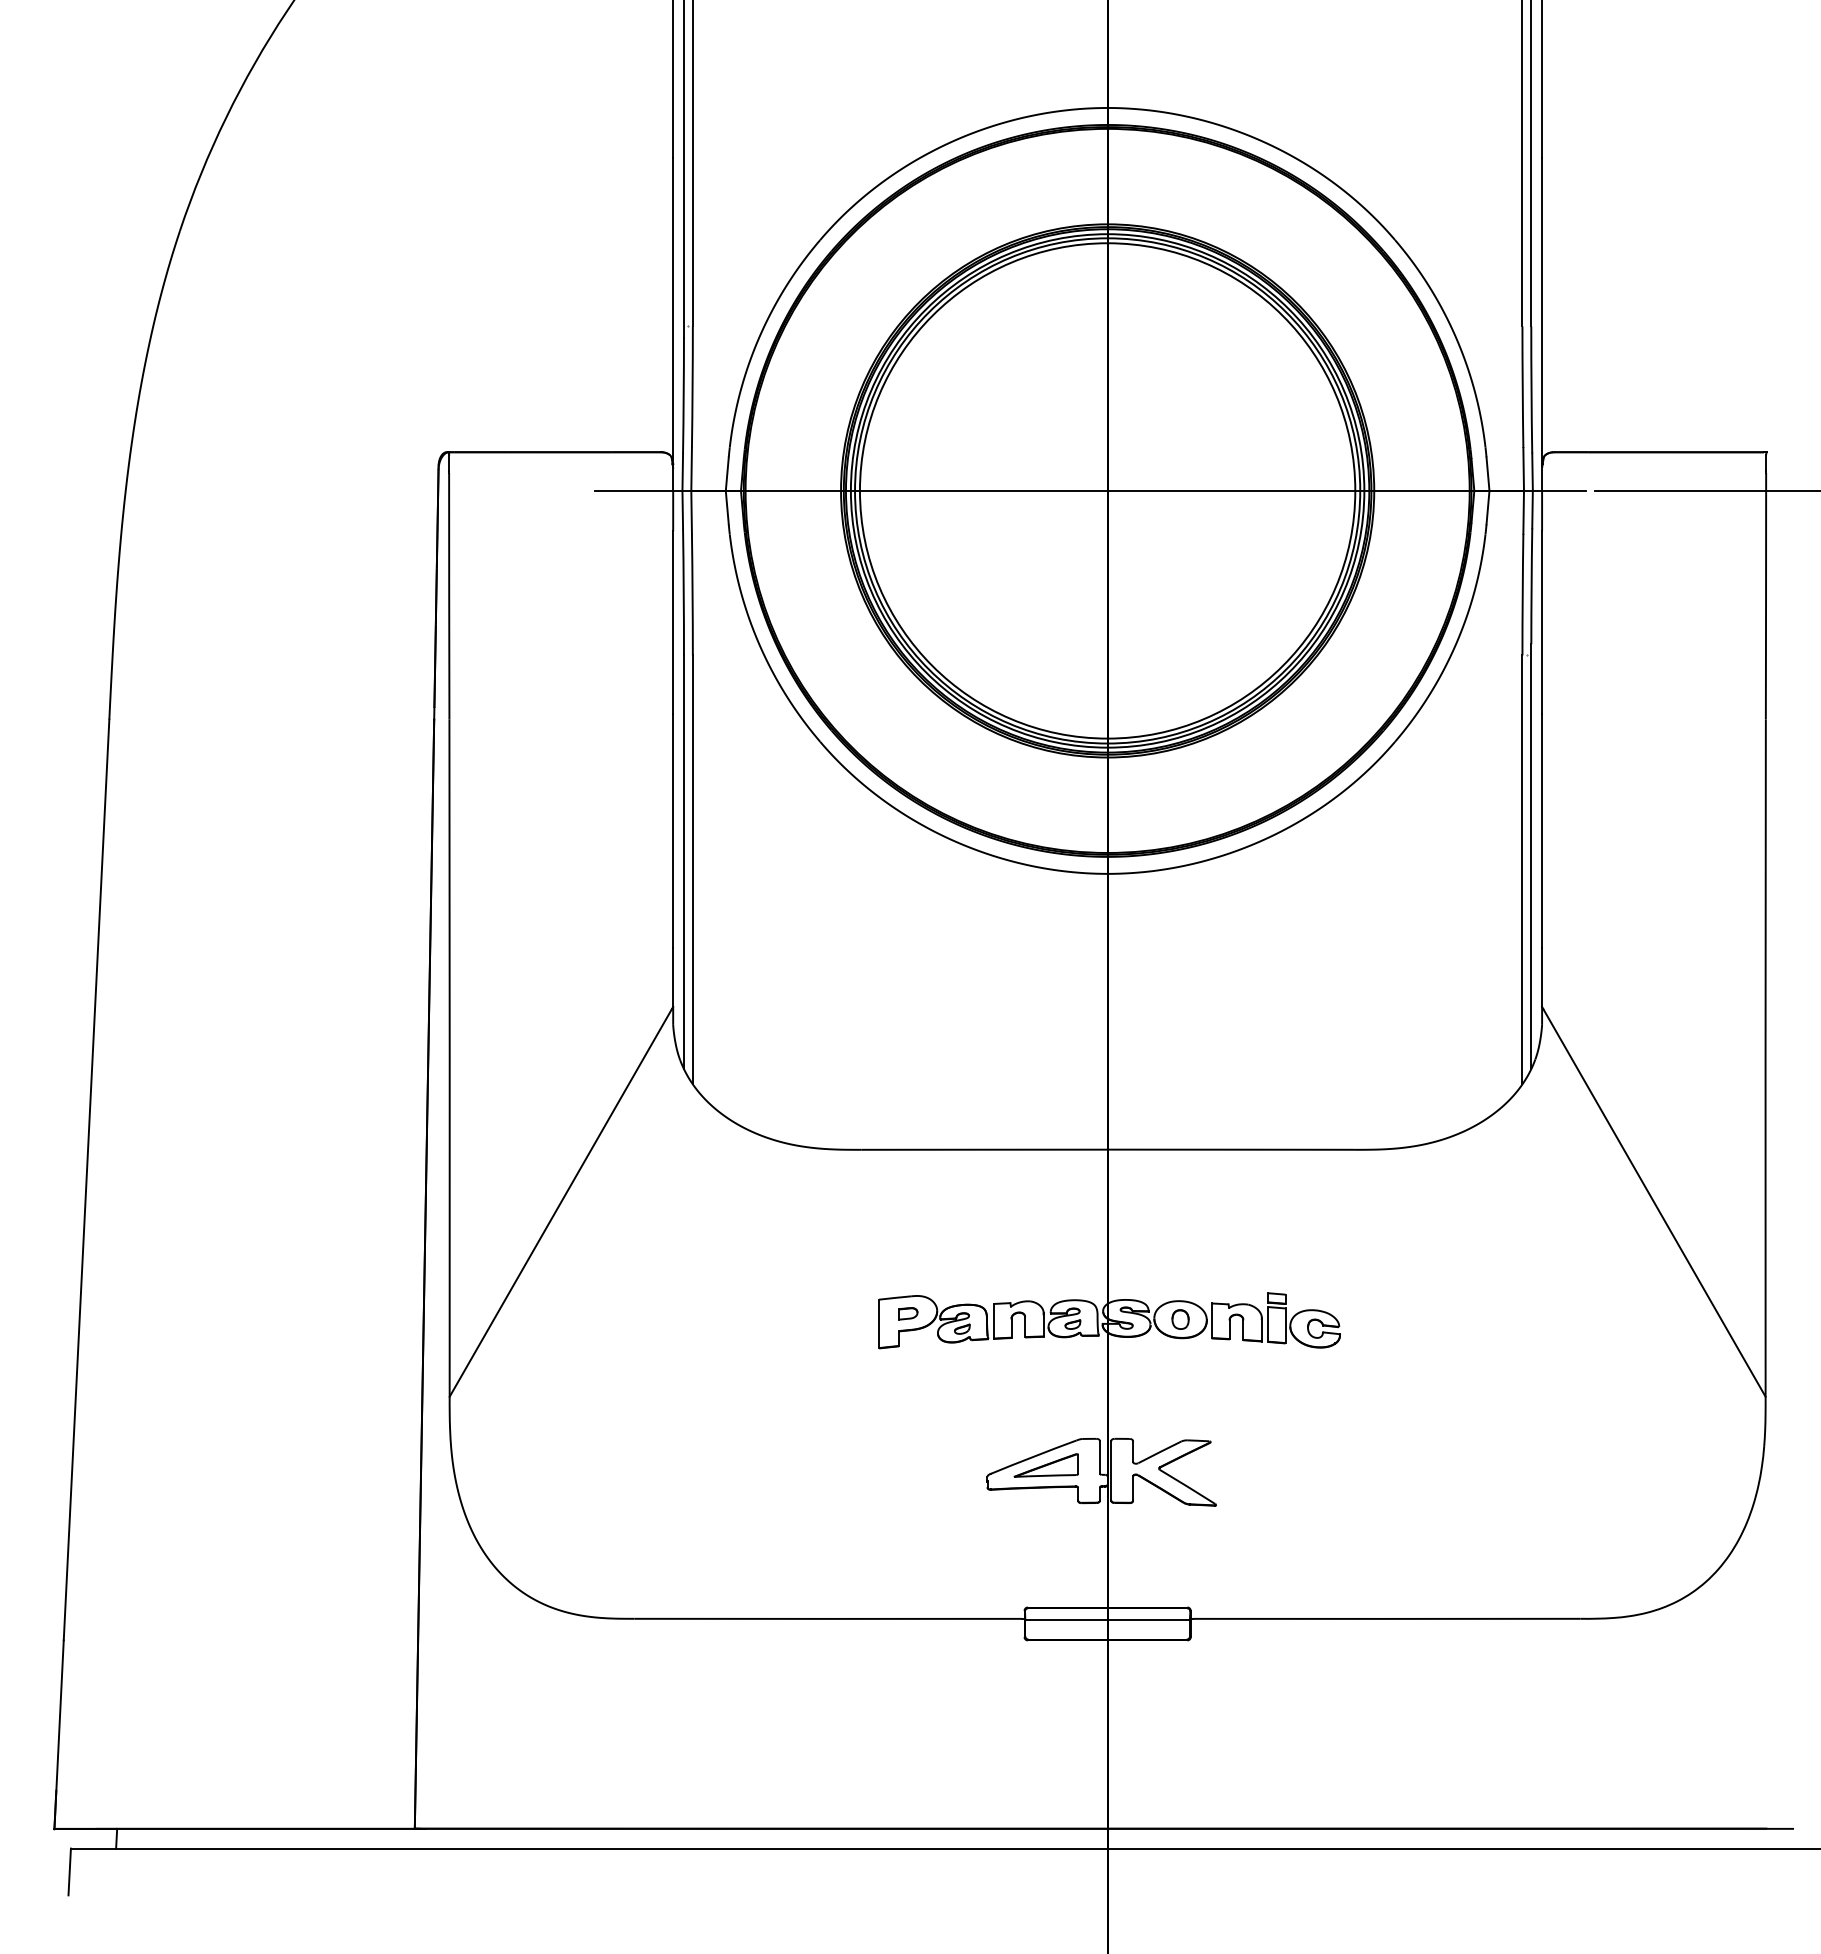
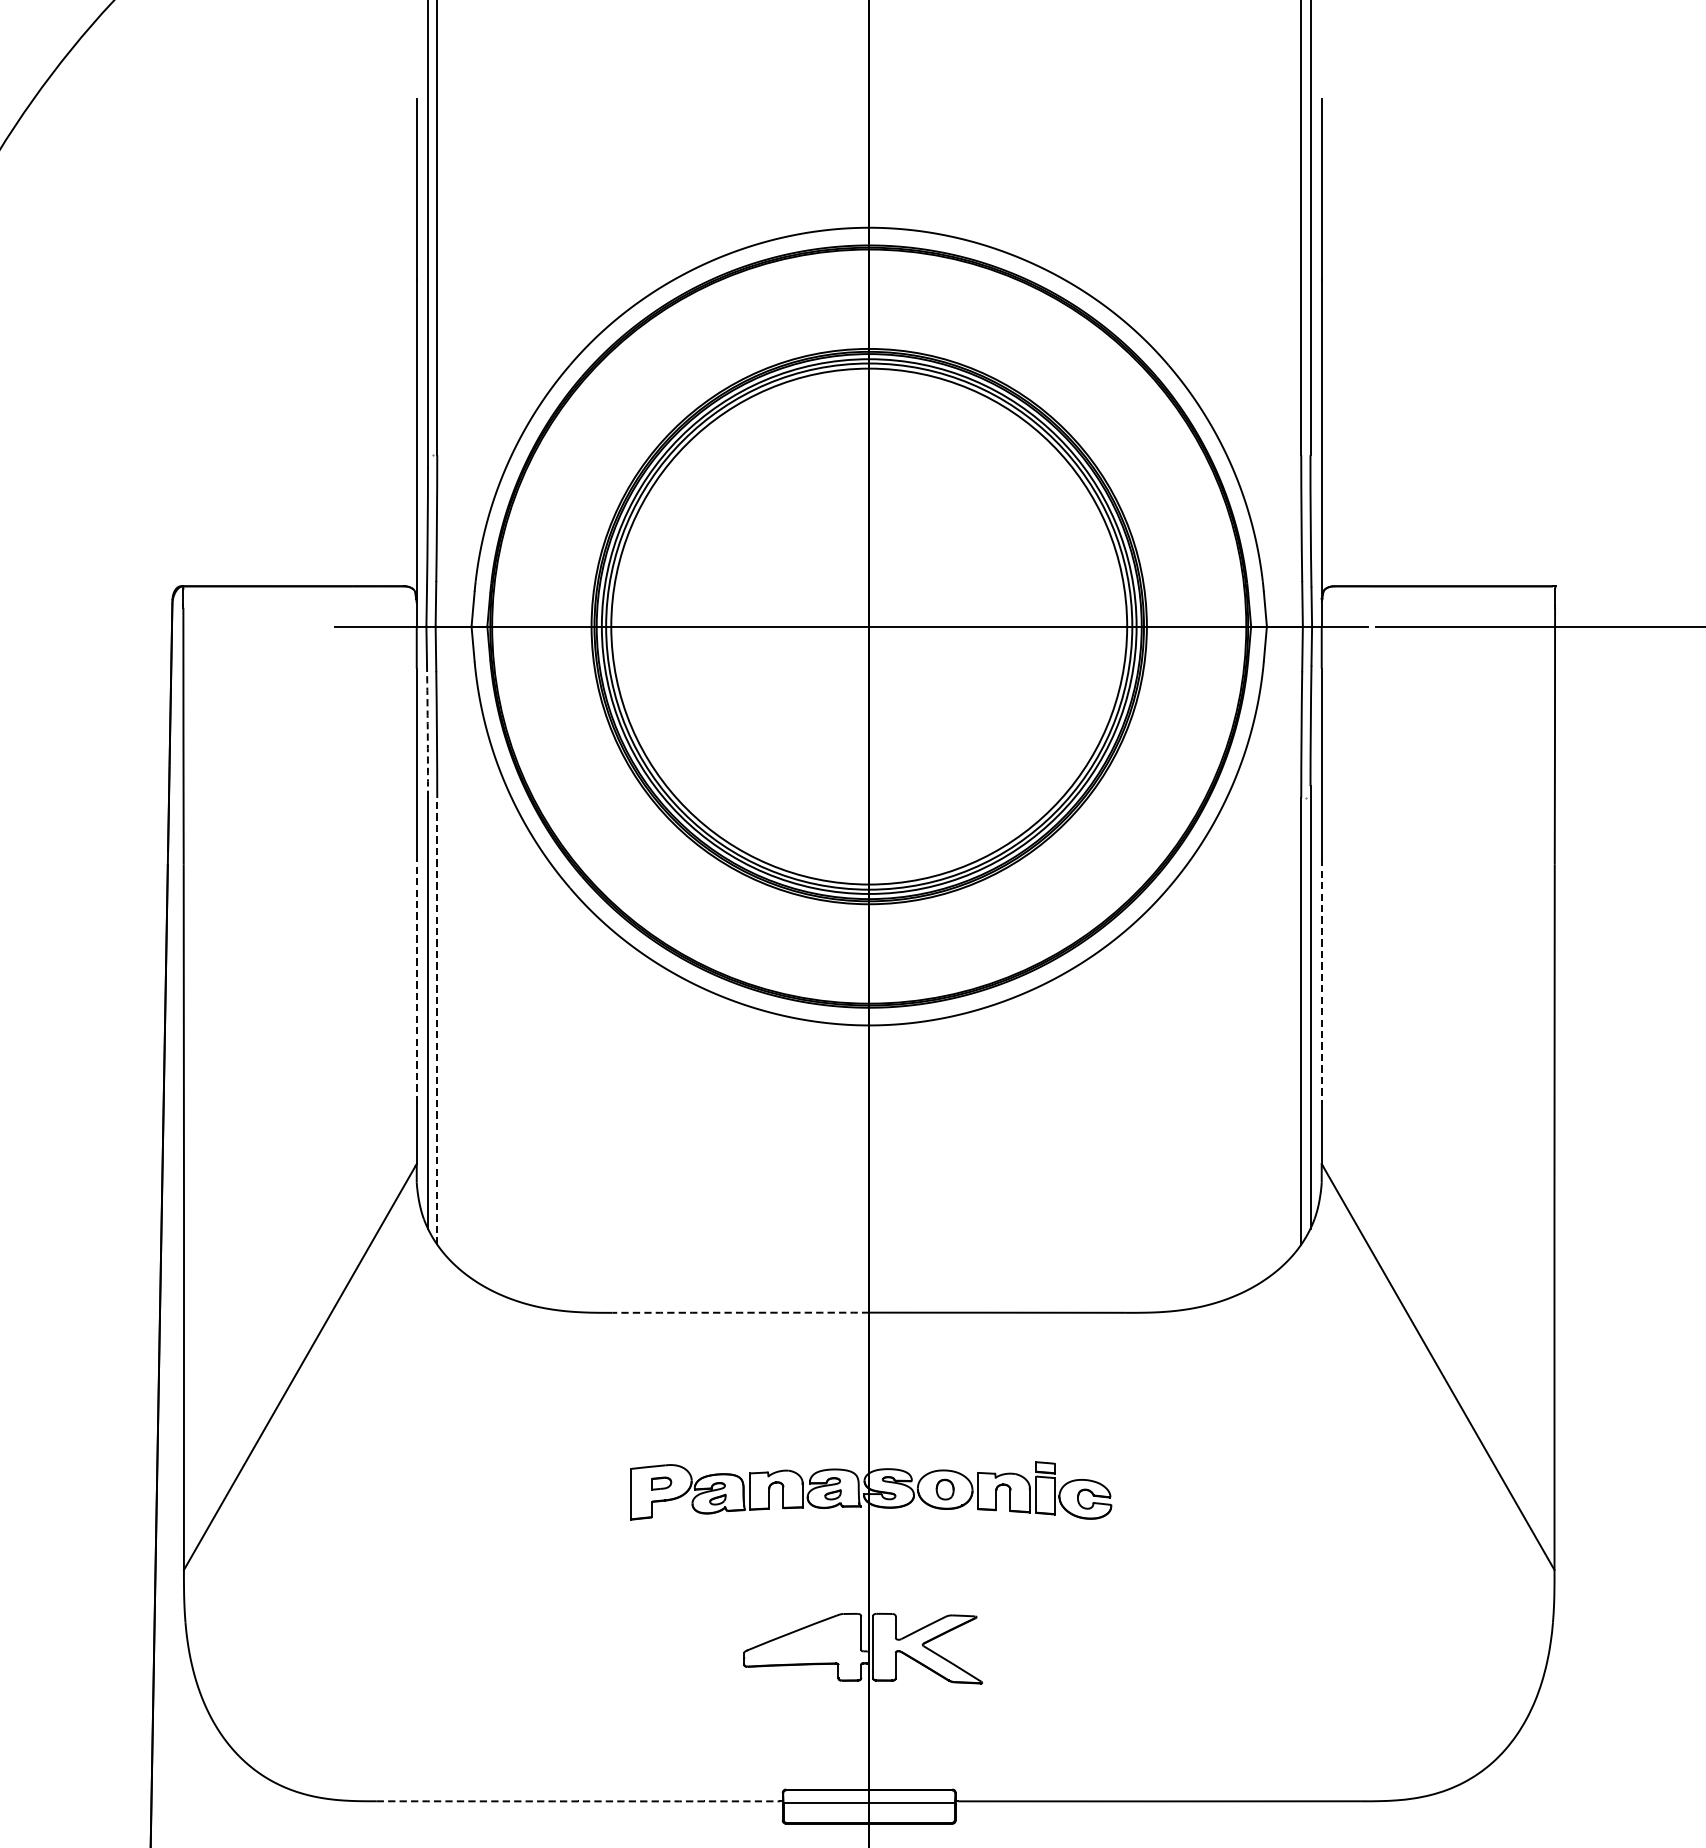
arc: (683, 591) -> (427, 731), solid -> dashed
line: (673, 830) -> (417, 980), solid -> dashed
line: (1542, 831) -> (1322, 981), solid -> dashed
line: (692, 869) -> (436, 1020), solid -> dashed
arc: (984, 1149) -> (740, 1312), solid -> dashed
part: (1045, 1465) -> (804, 1641), removed
arc: (828, 1618) -> (578, 1800), solid -> dashed

